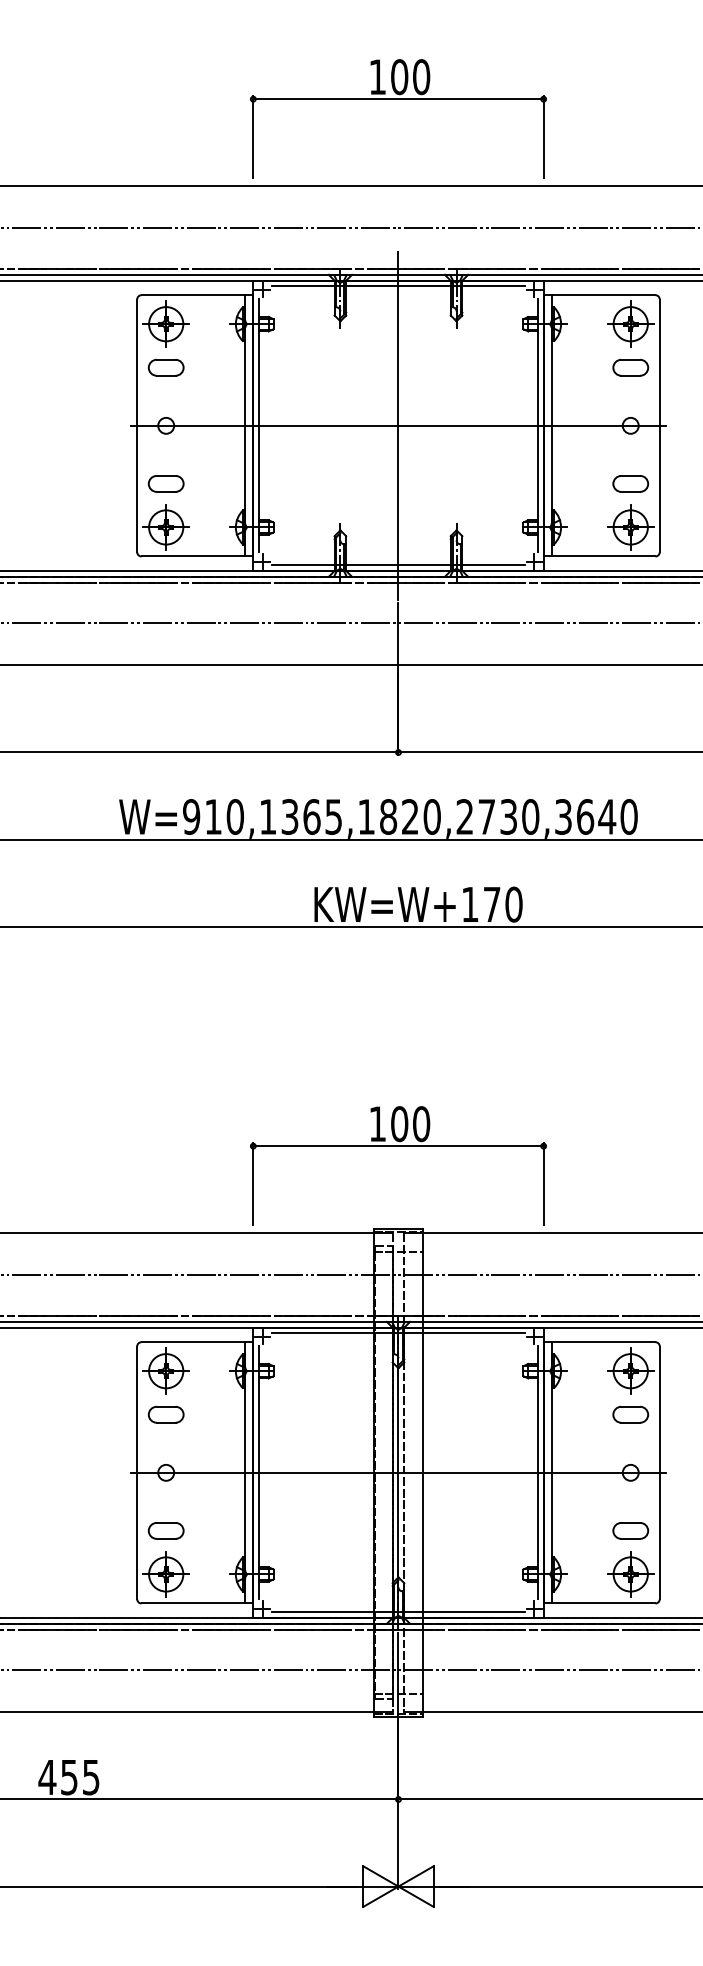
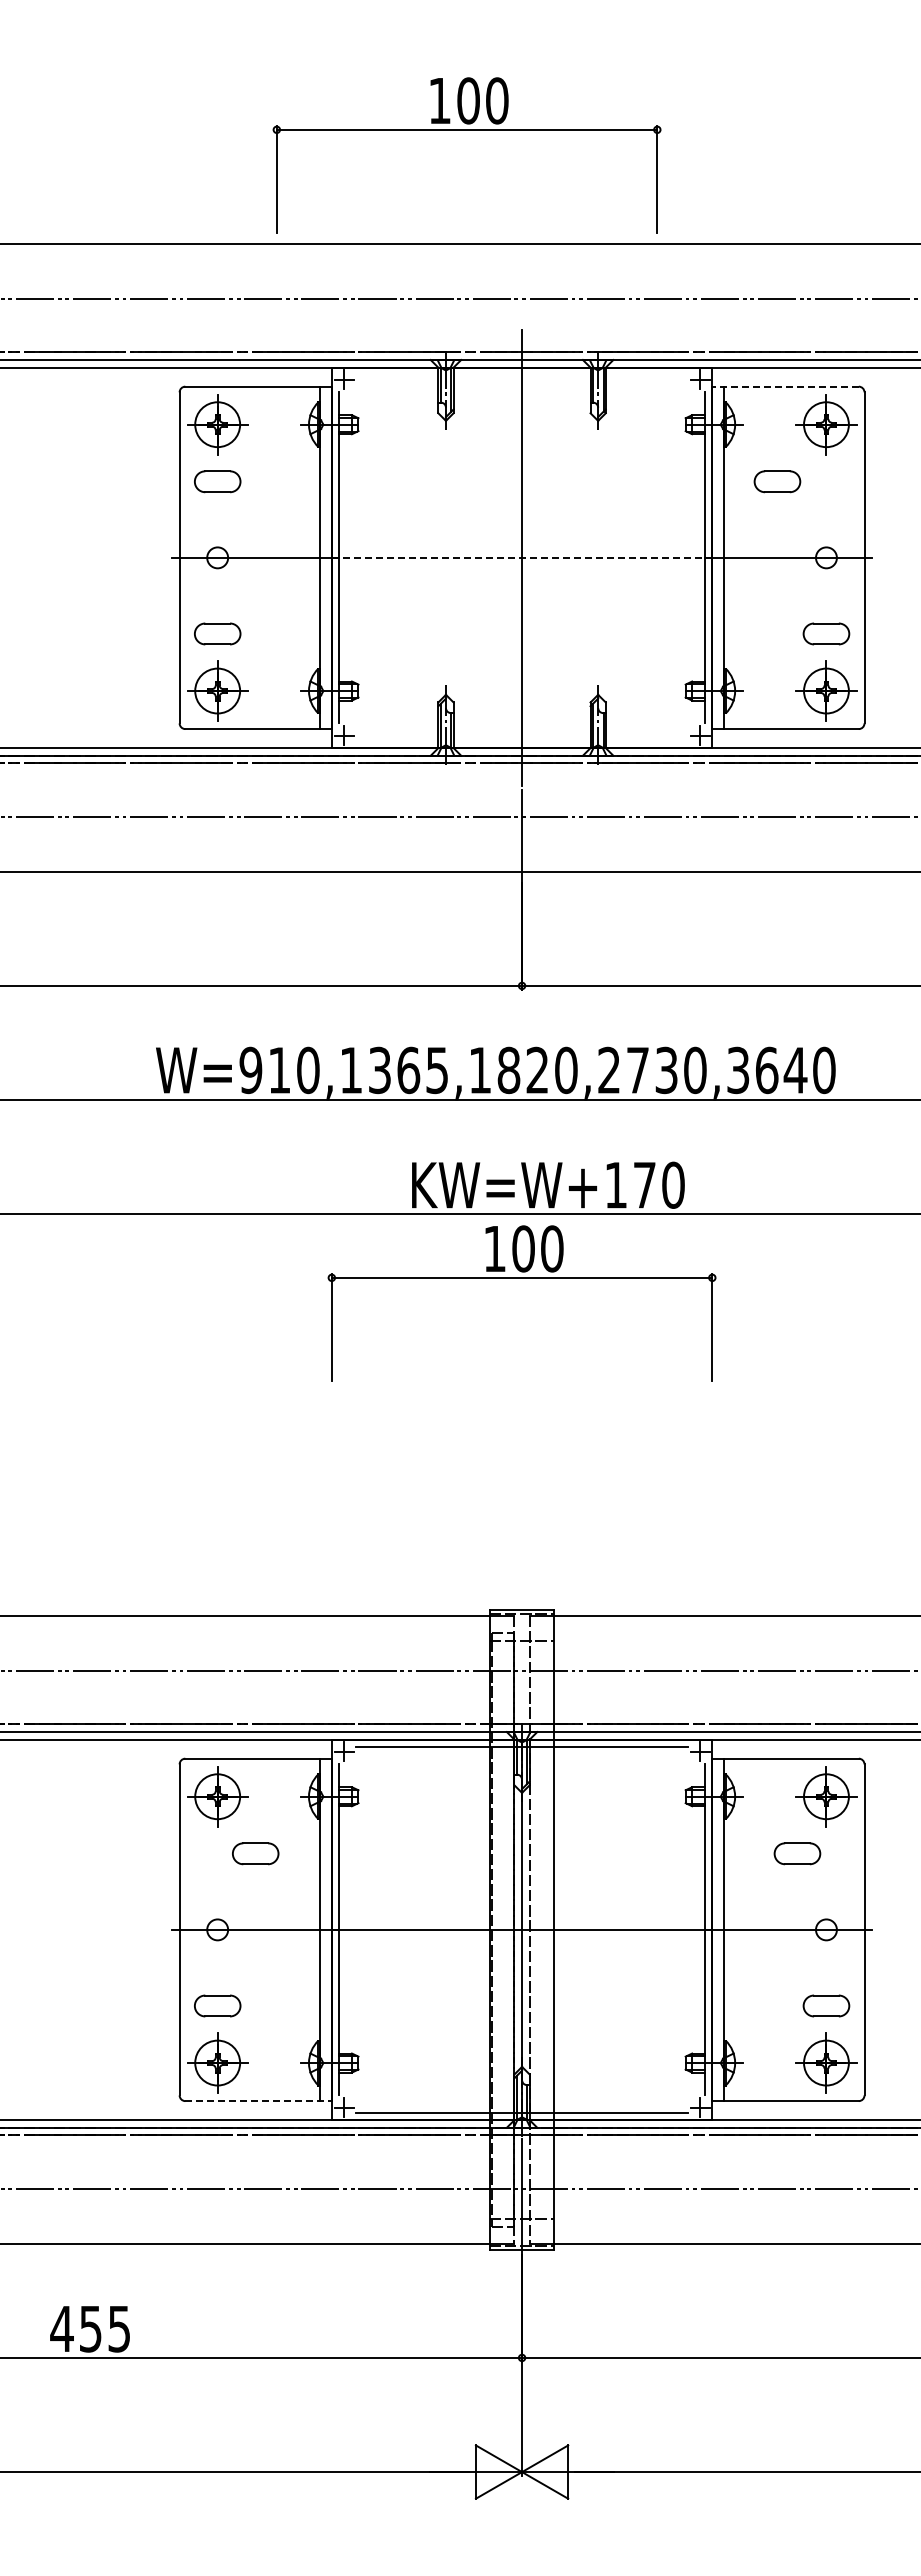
part: (398, 99) -> (466, 130), moved
line: (398, 286) -> (521, 375), removed
line: (599, 295) -> (785, 386), solid -> dashed
part: (630, 367) -> (777, 481), moved
line: (398, 425) -> (522, 557), solid -> dashed
line: (398, 565) -> (521, 740), removed
part: (398, 1146) -> (521, 1278), moved
part: (166, 1414) -> (255, 1853), moved
part: (630, 1414) -> (797, 1853), moved
line: (198, 1603) -> (259, 2101), solid -> dashed

